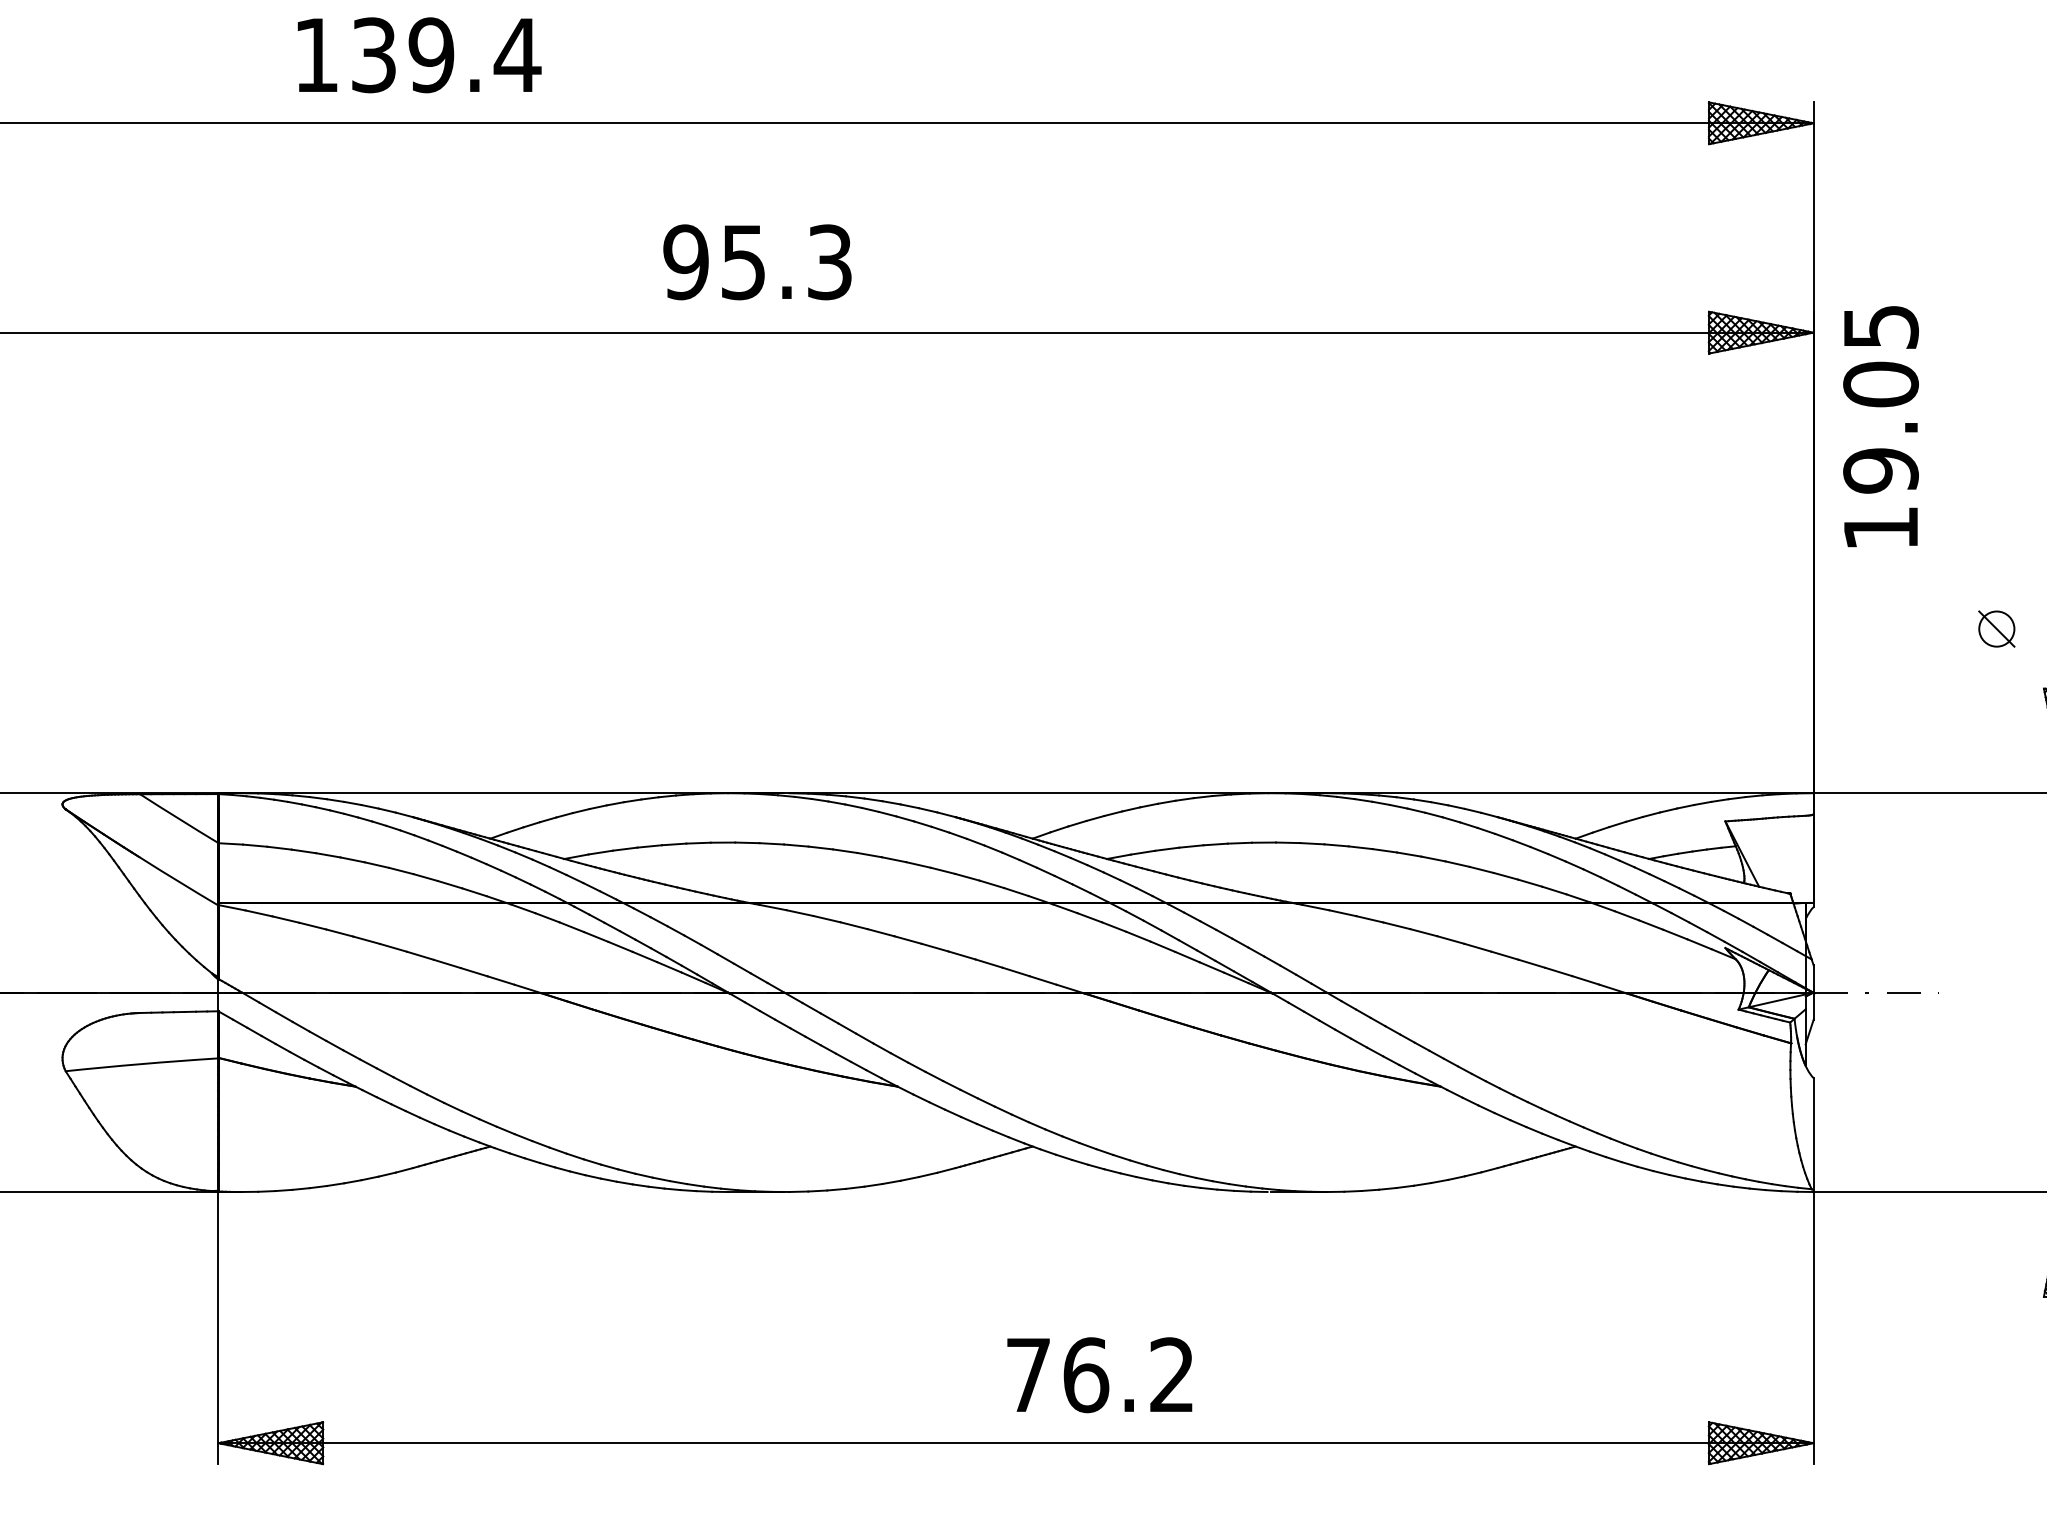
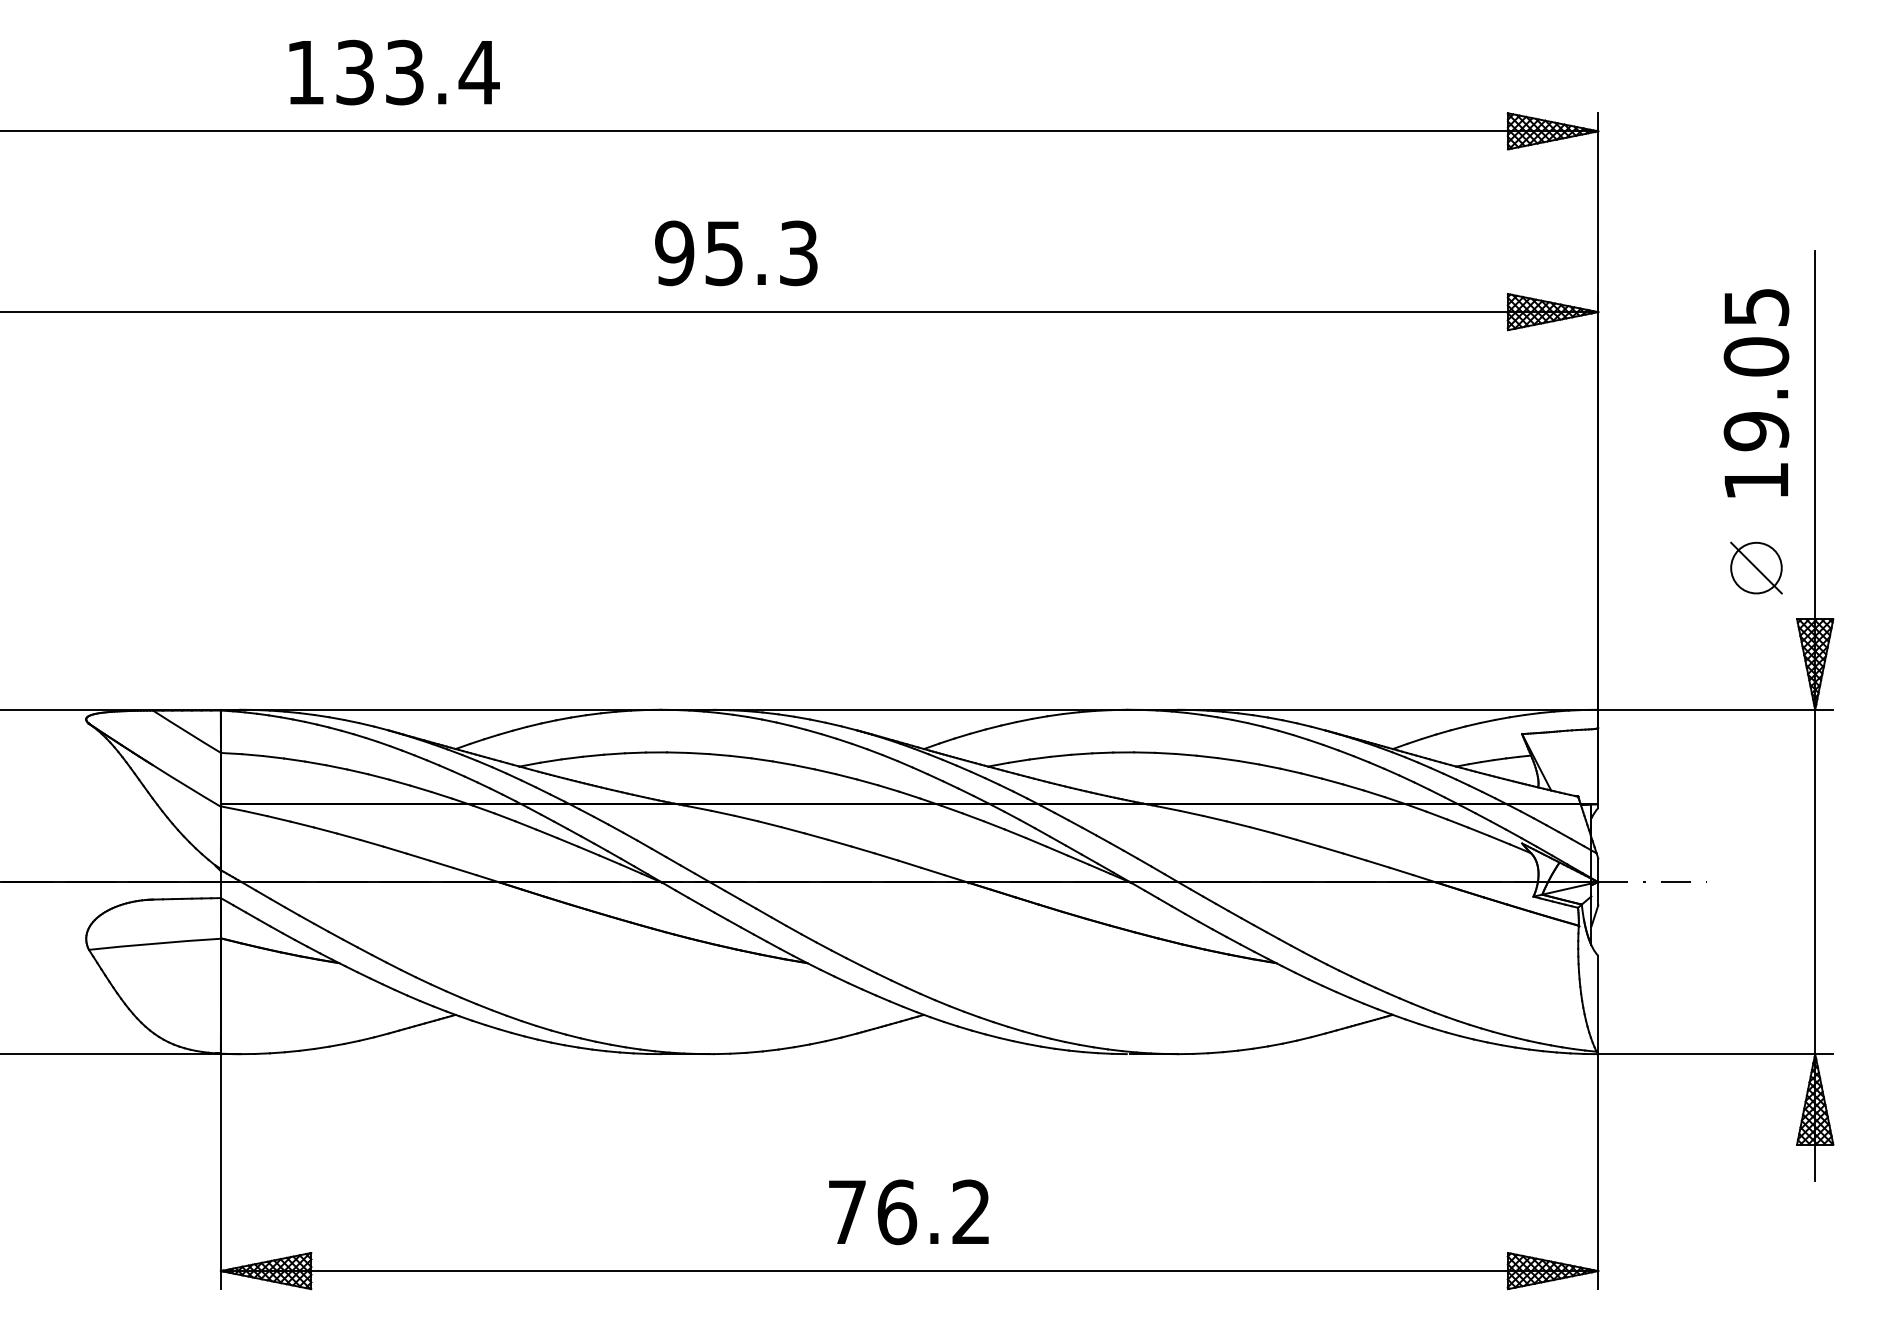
text: (431, 55) -> (404, 72), 139.4 -> 133.4
text: (757, 262) -> (736, 253), moved
text: (1881, 426) -> (1756, 393), moved
part: (1996, 628) -> (1756, 567), size x1.67
text: (1099, 1375) -> (908, 1212), moved

